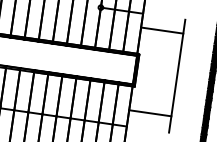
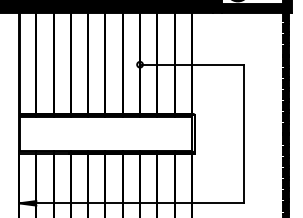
line: (161, 30) -> (217, 64), moved
line: (149, 113) -> (217, 203), moved

